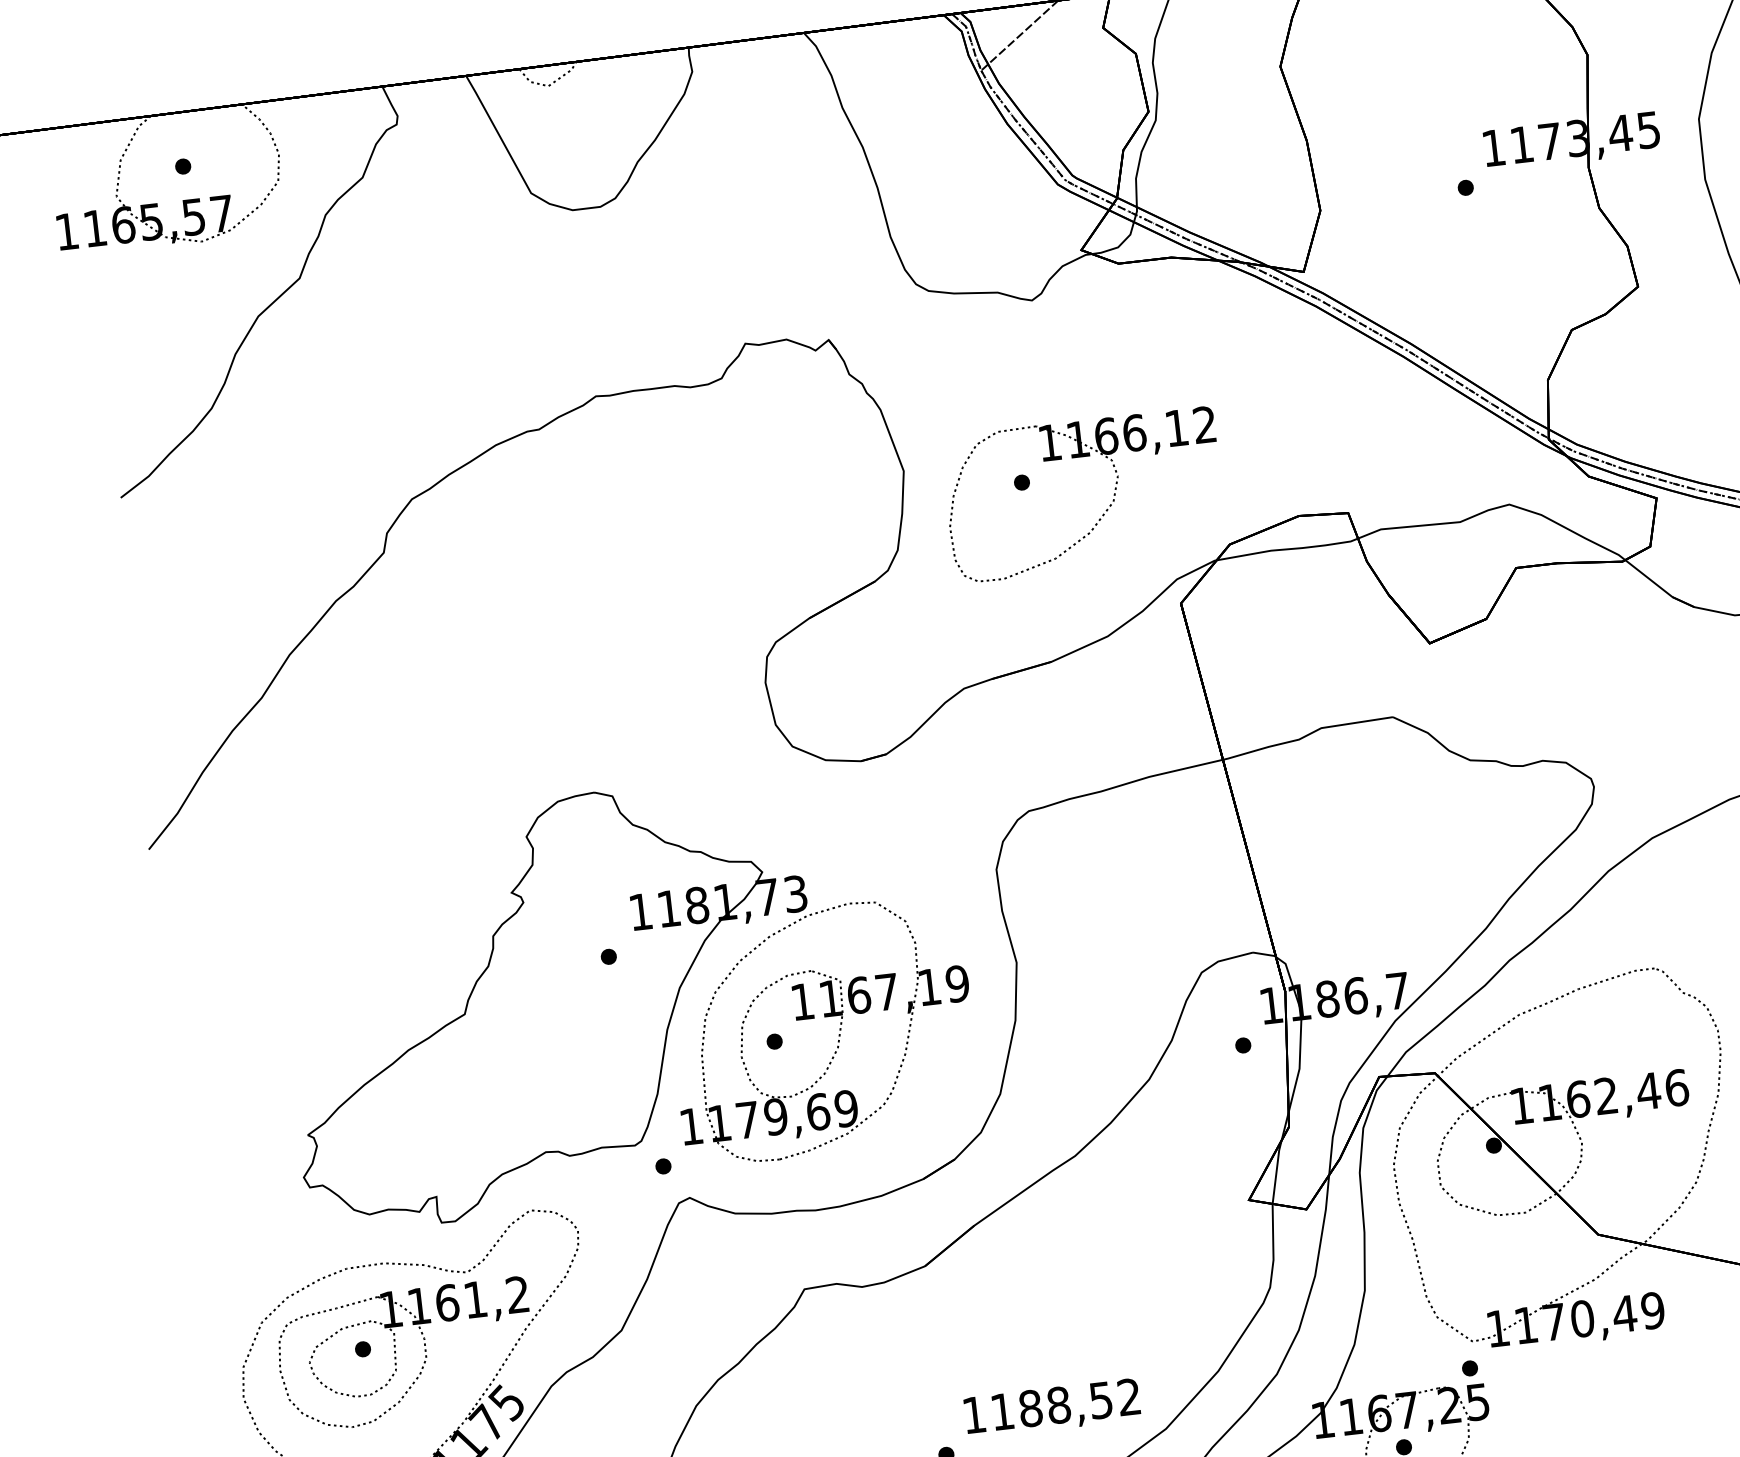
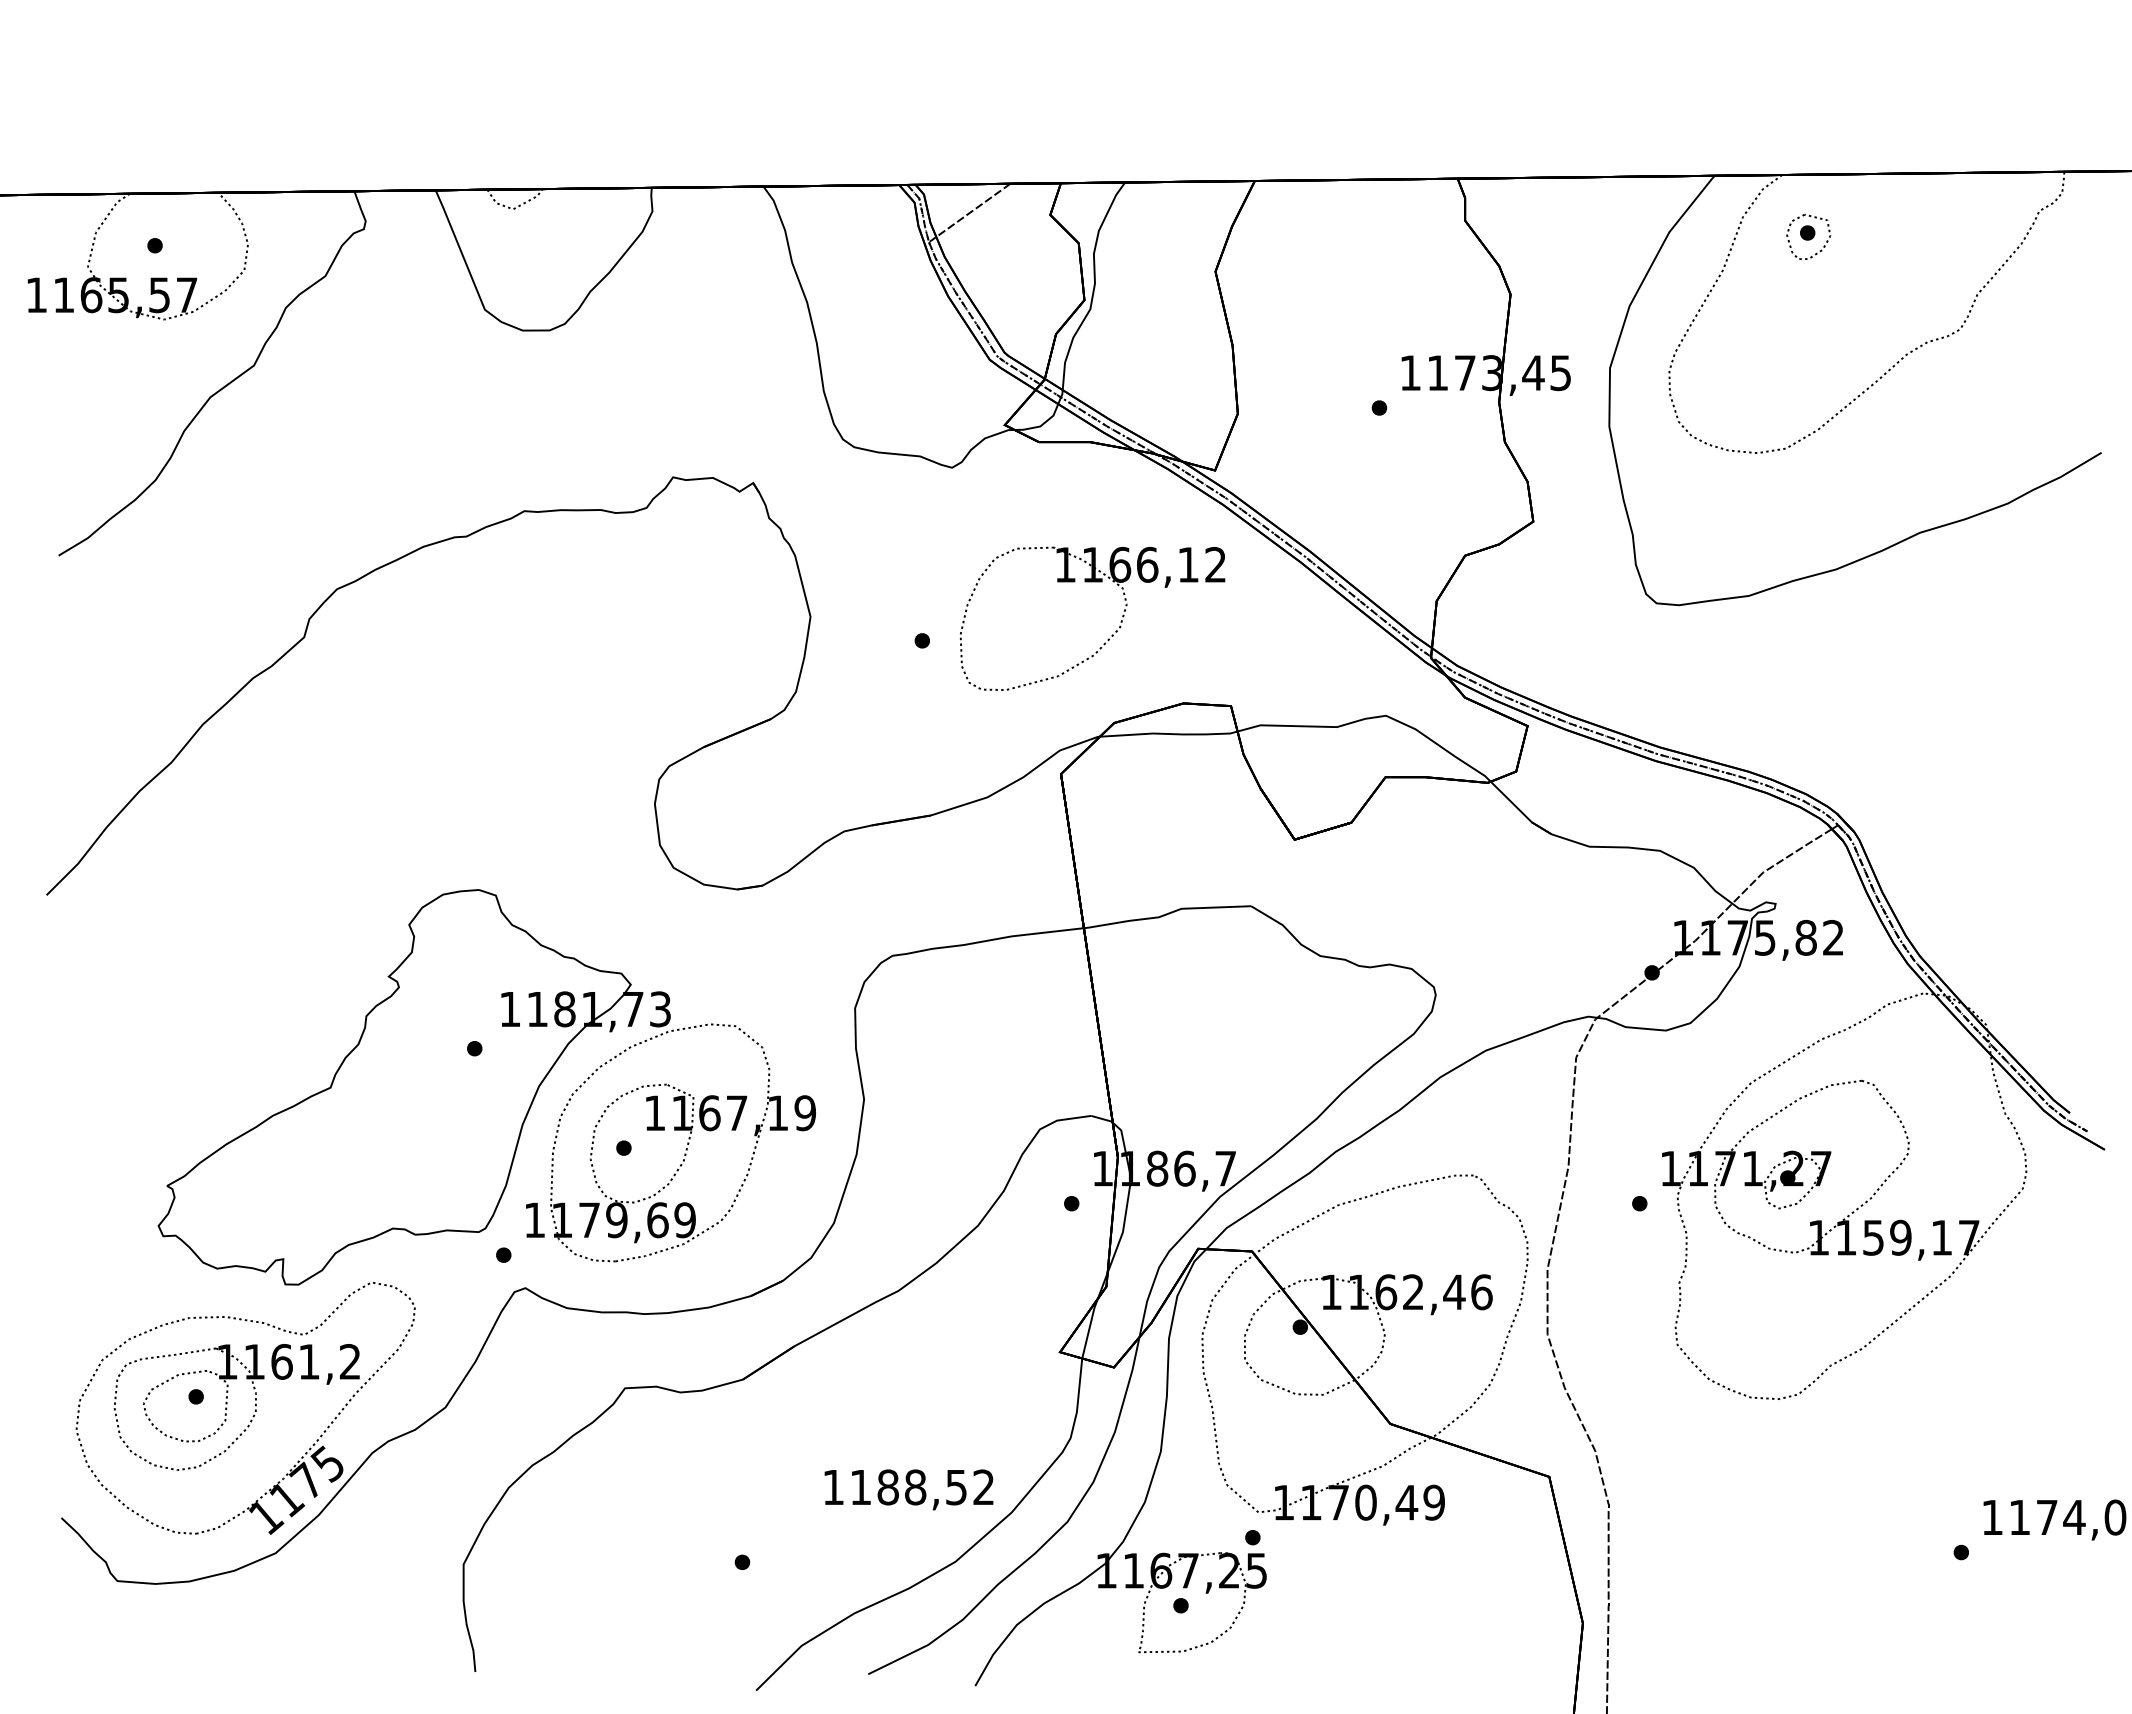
part: (1105, 510) -> (1111, 635), moved
text: (1051, 1408) -> (908, 1489), moved

